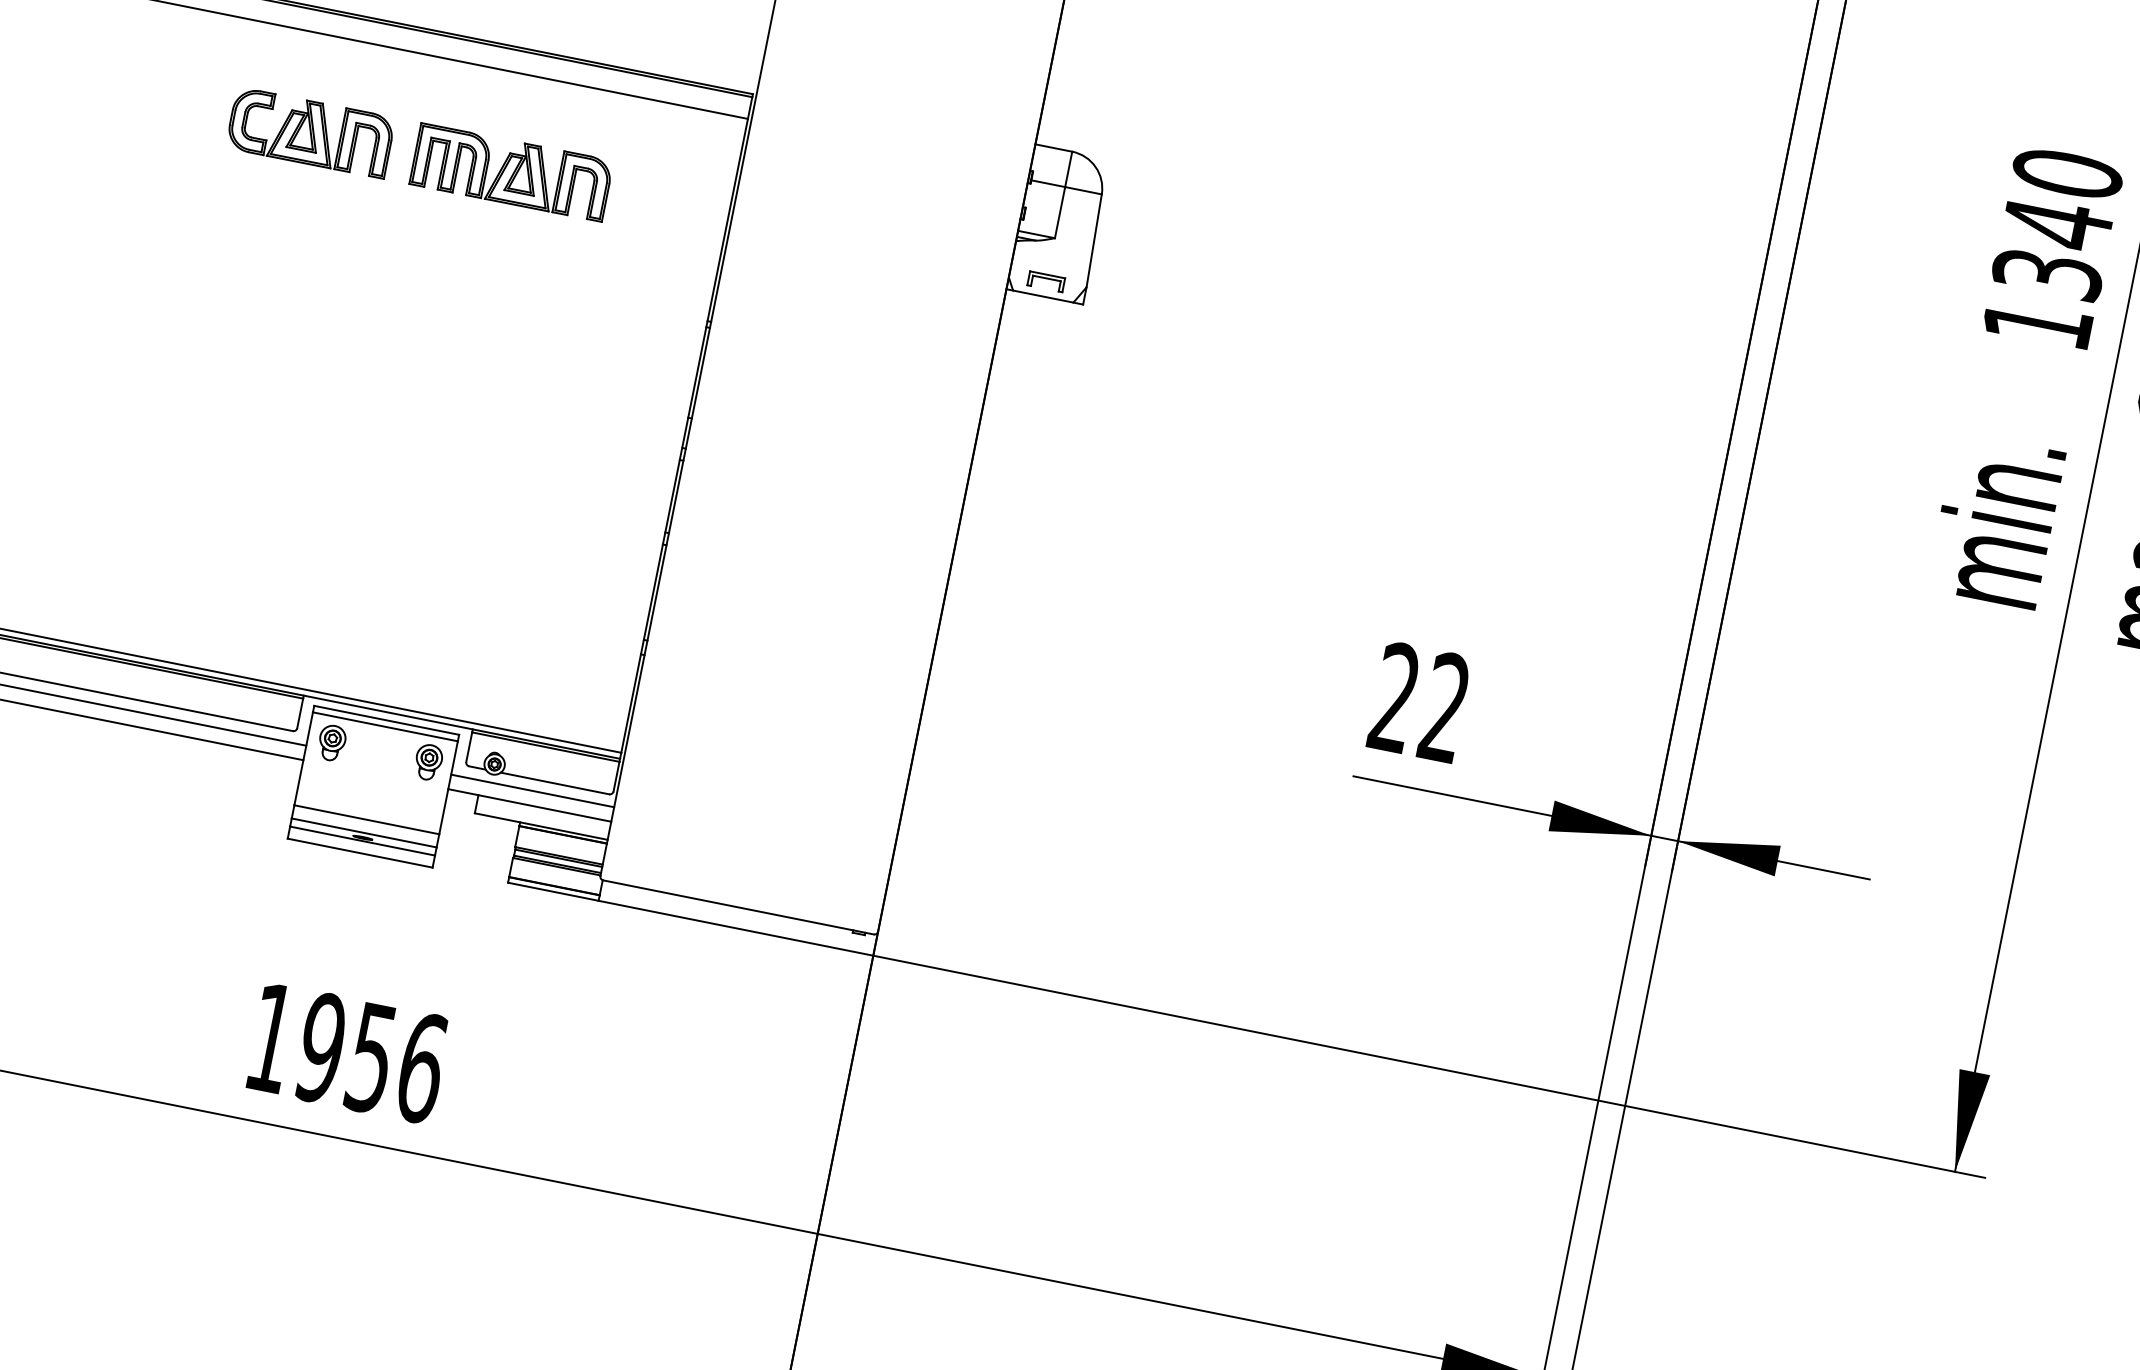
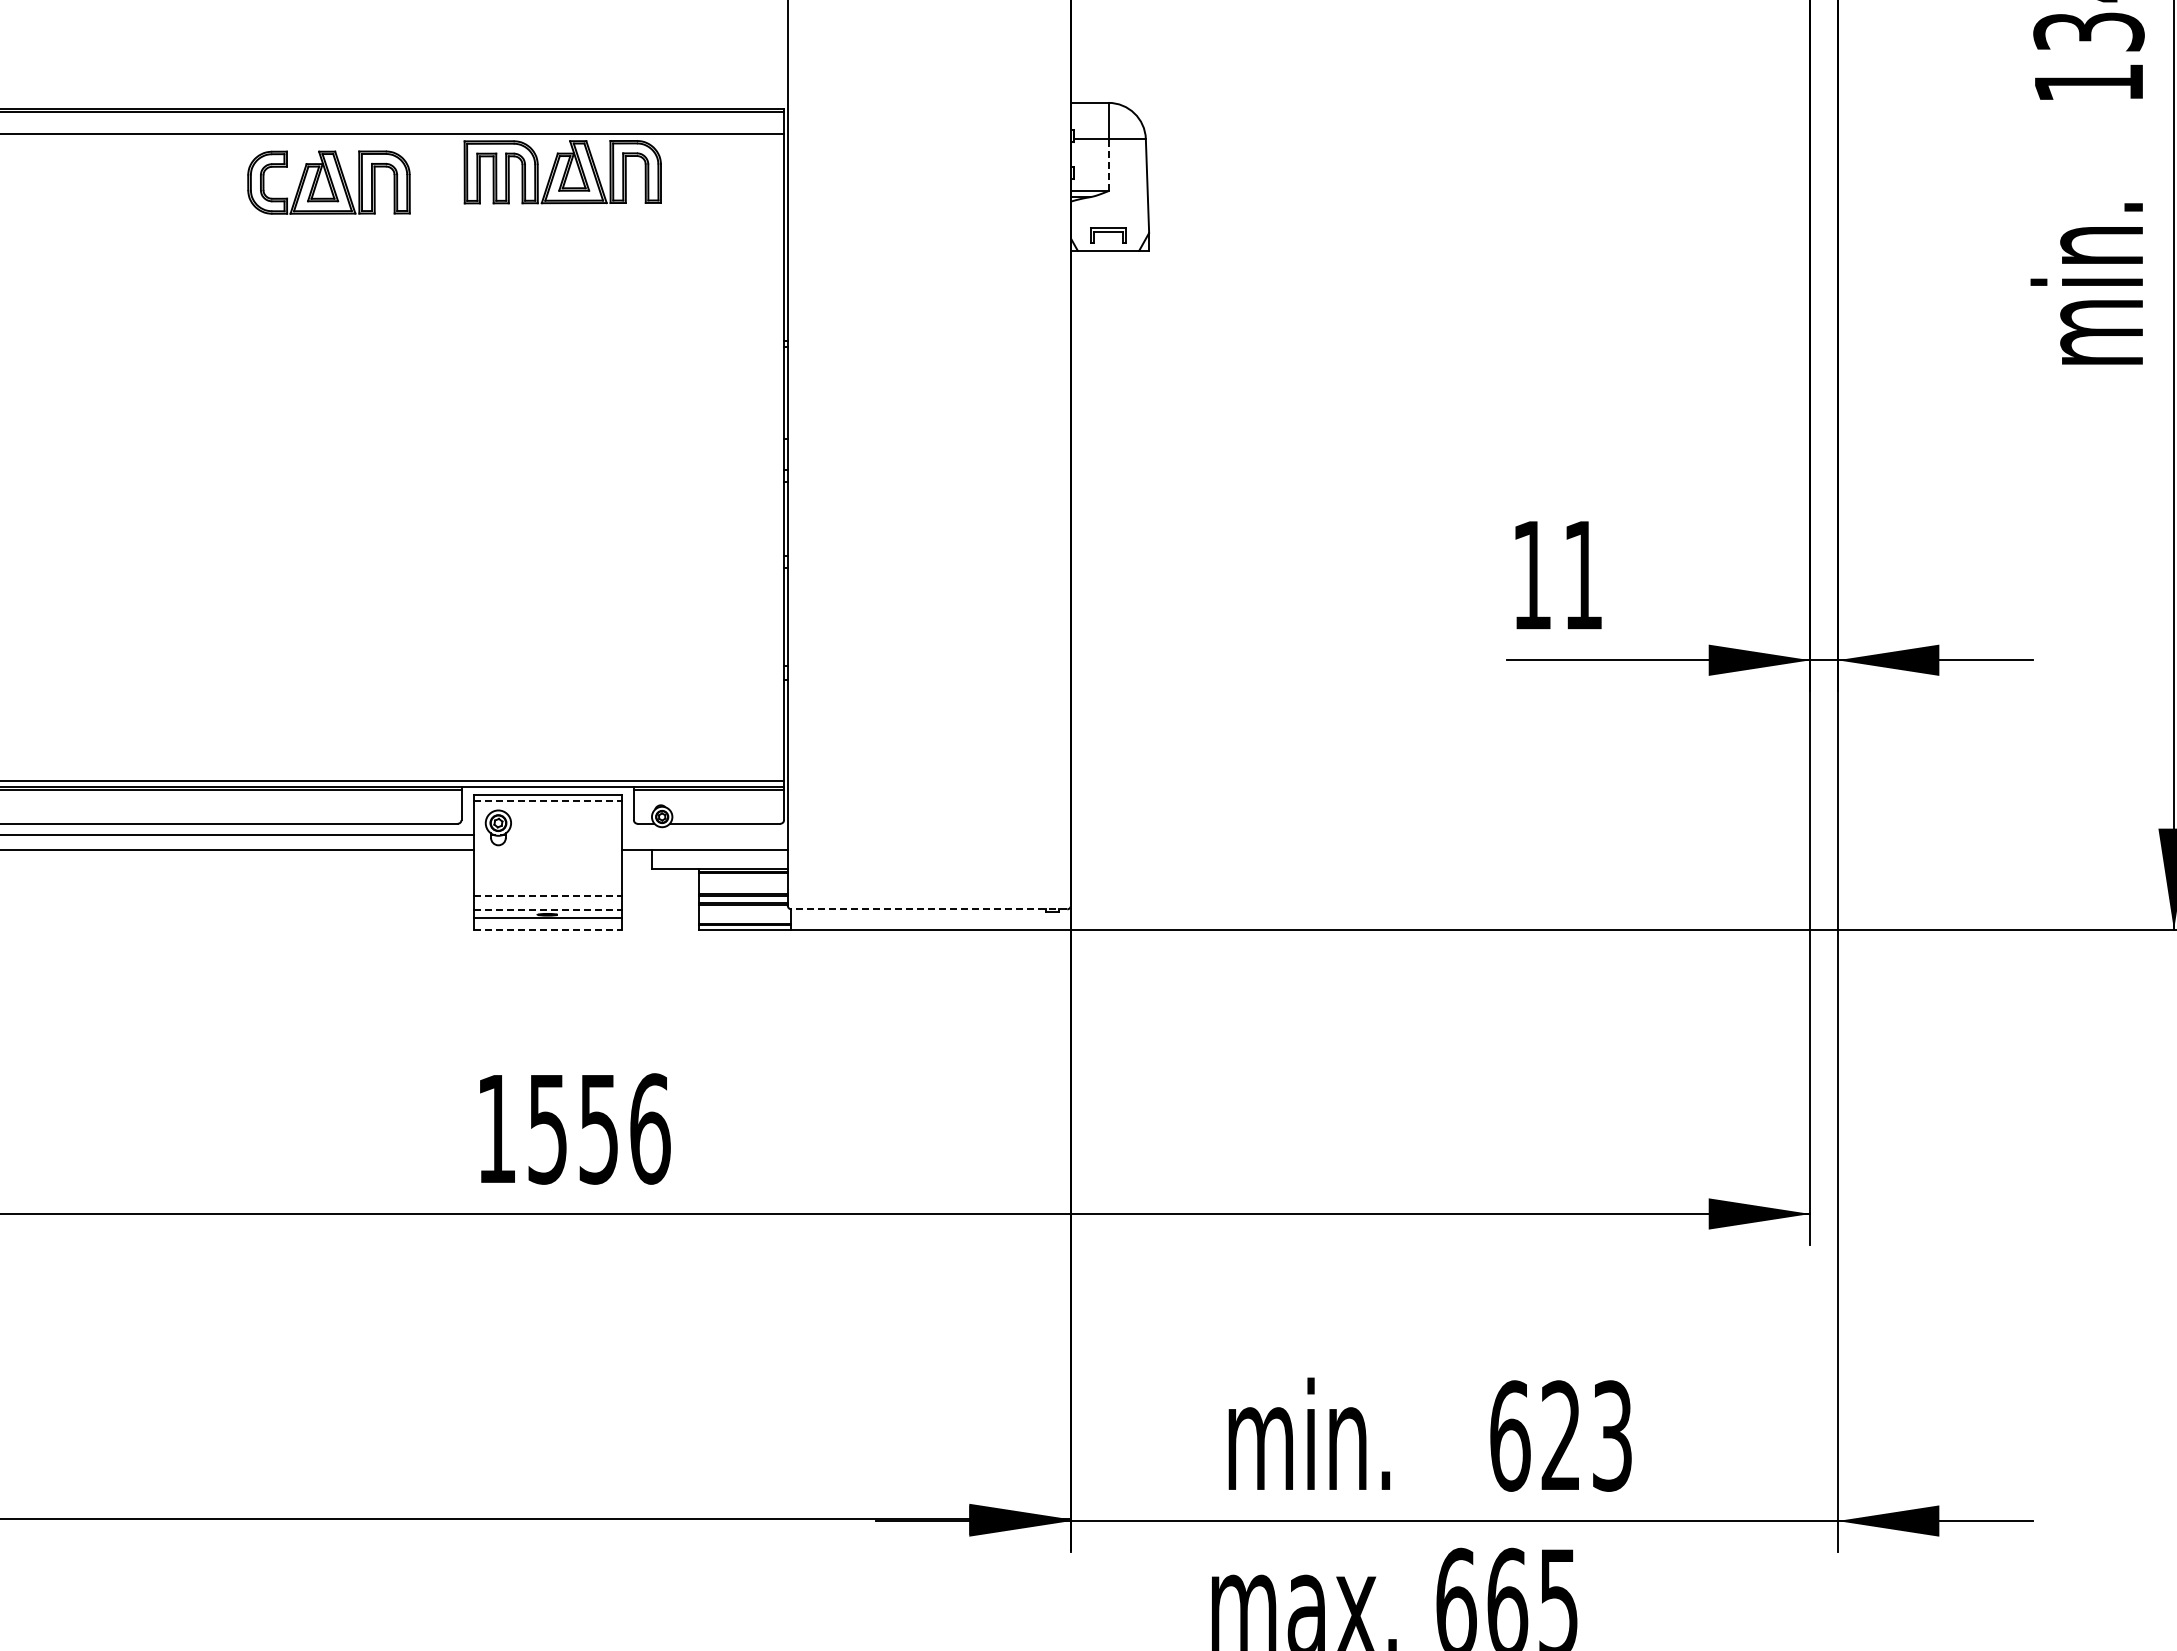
part: (310, 132) -> (328, 182), moved
part: (511, 172) -> (562, 172), moved
line: (1060, 212) -> (1108, 164), solid -> dashed
text: (1419, 701) -> (1556, 574), 22 -> 11
line: (385, 726) -> (547, 801), solid -> dashed
part: (428, 761) -> (596, 827), removed
line: (532, 790) -> (704, 835), removed
line: (366, 820) -> (547, 896), solid -> dashed
line: (364, 832) -> (547, 909), solid -> dashed
line: (359, 853) -> (547, 930), solid -> dashed
line: (738, 907) -> (929, 909), solid -> dashed
text: (321, 1047) -> (547, 1128), 1956 -> 1556

